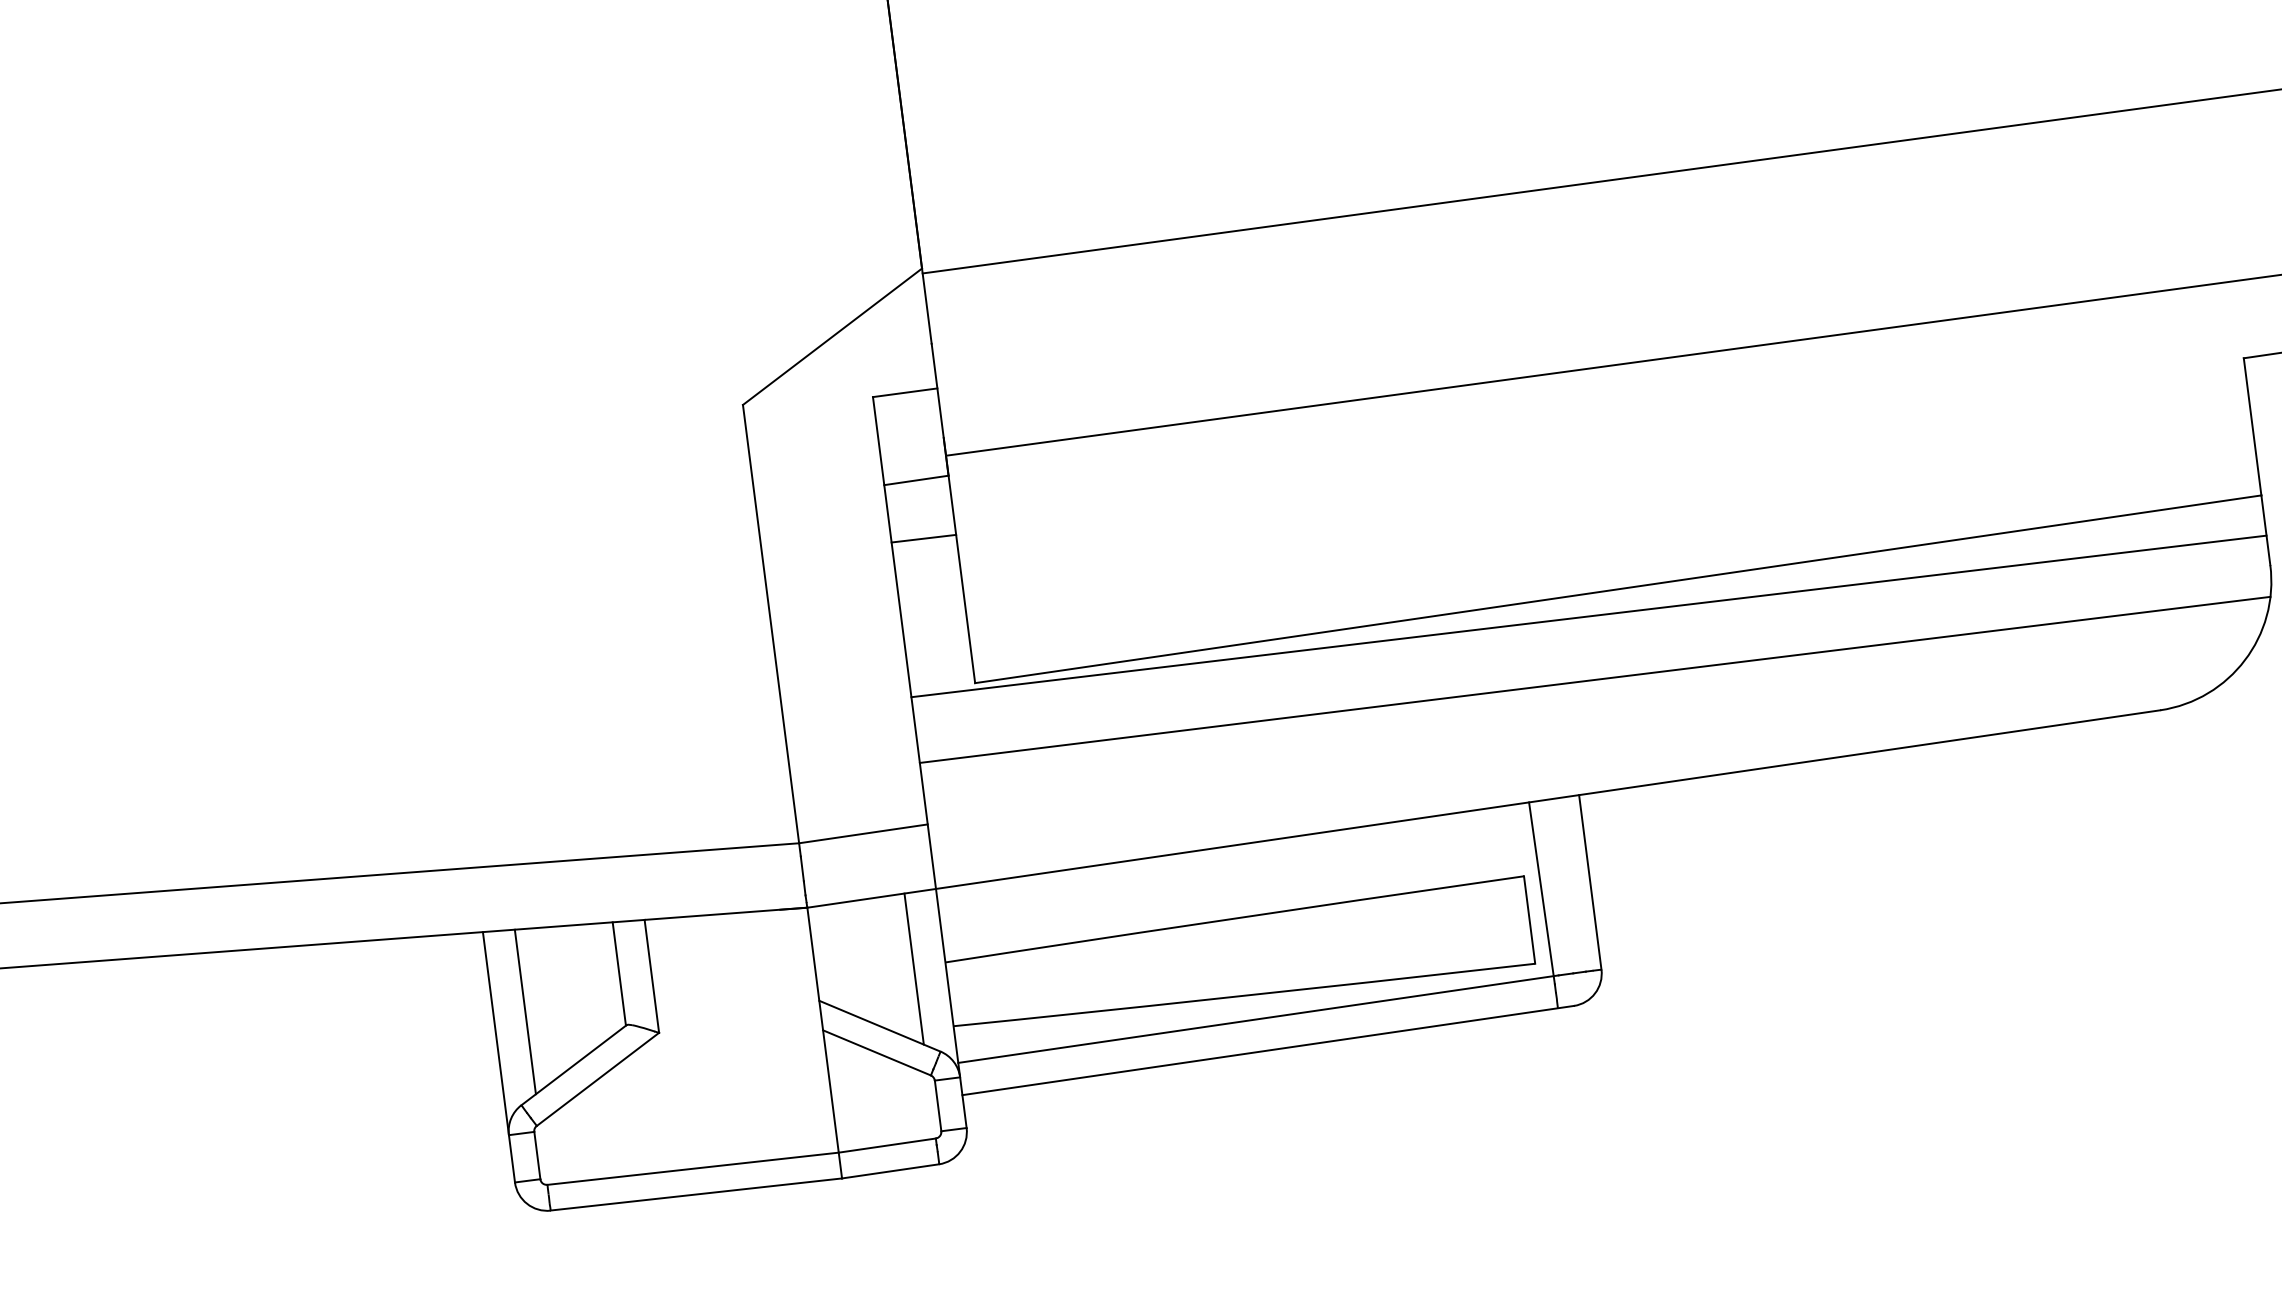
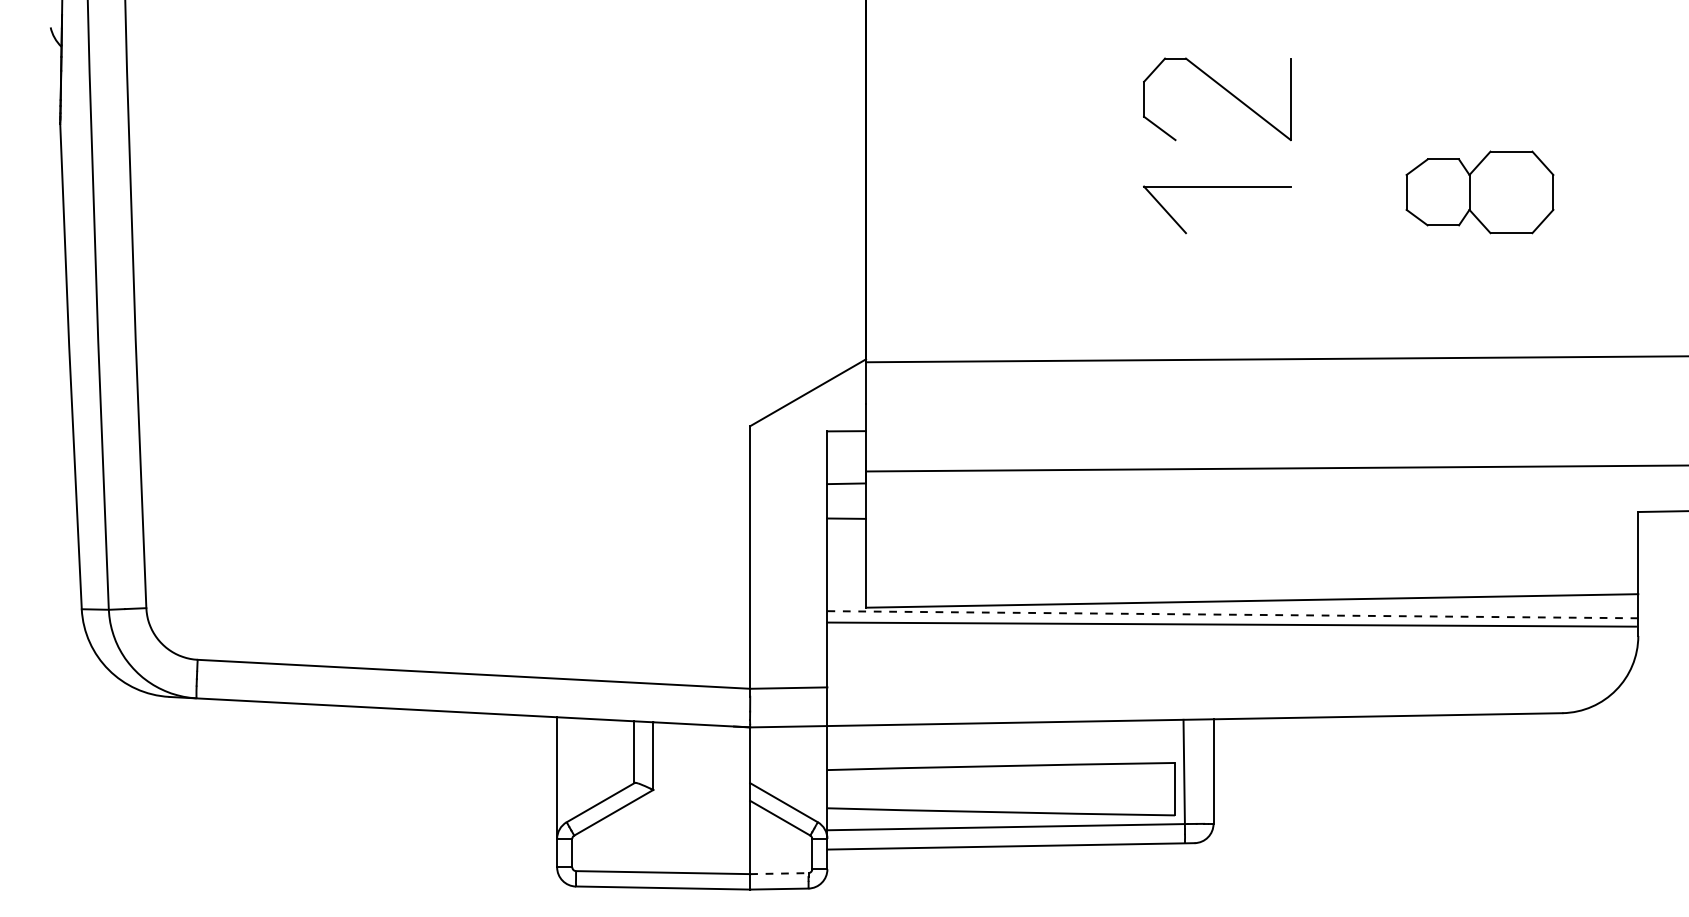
line: (1588, 616) -> (1232, 614), solid -> dashed
line: (1594, 679) -> (1231, 624), moved
line: (914, 968) -> (808, 771), removed
line: (526, 1011) -> (576, 767), removed
line: (887, 1145) -> (779, 873), solid -> dashed

